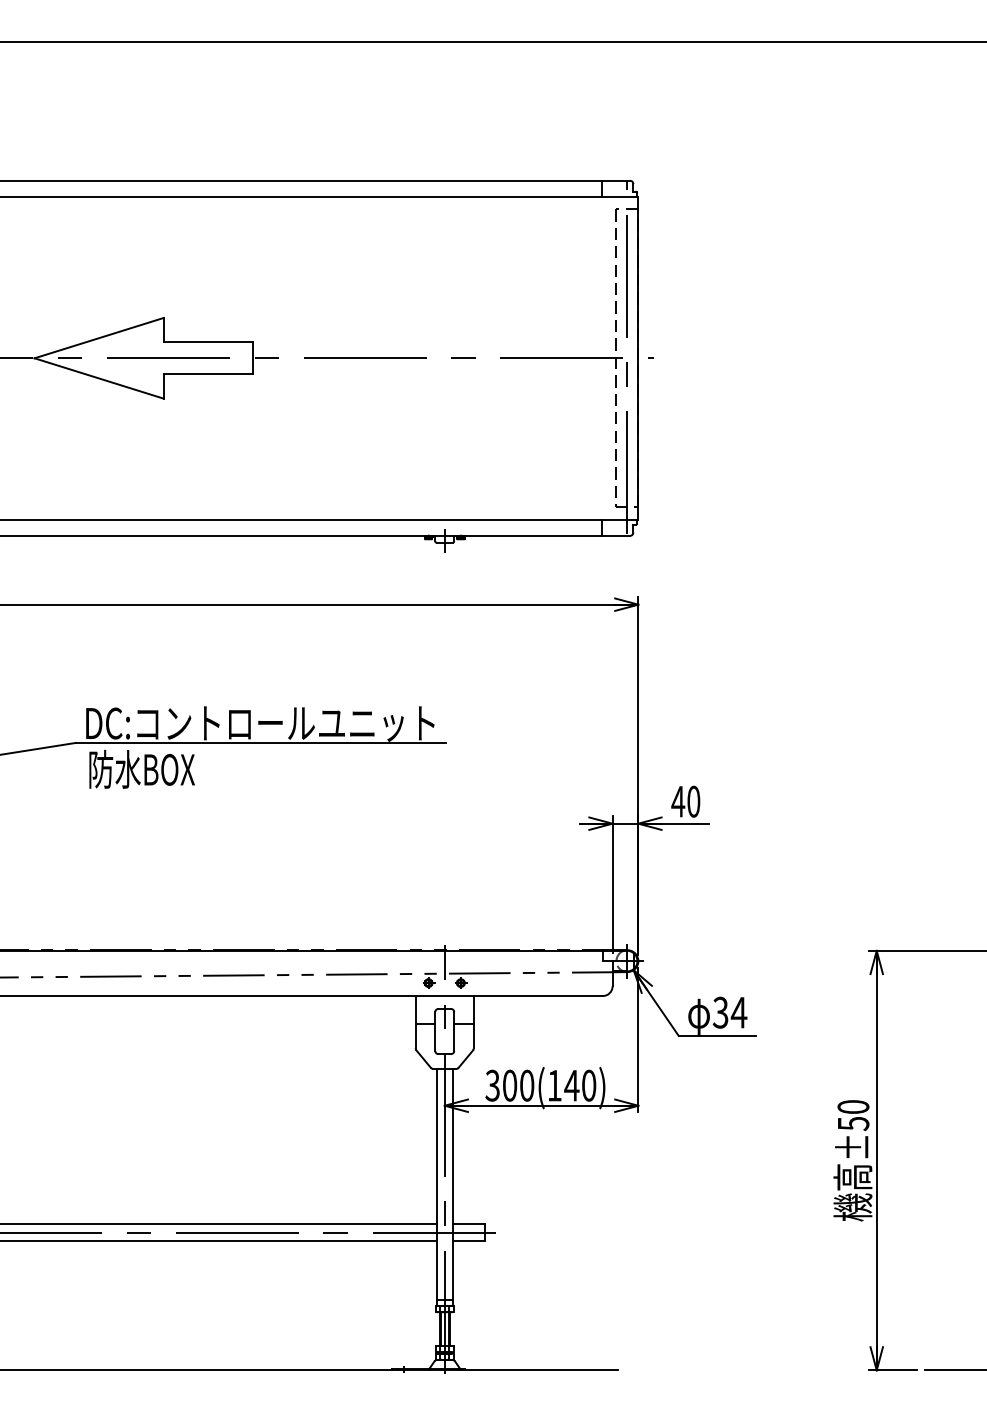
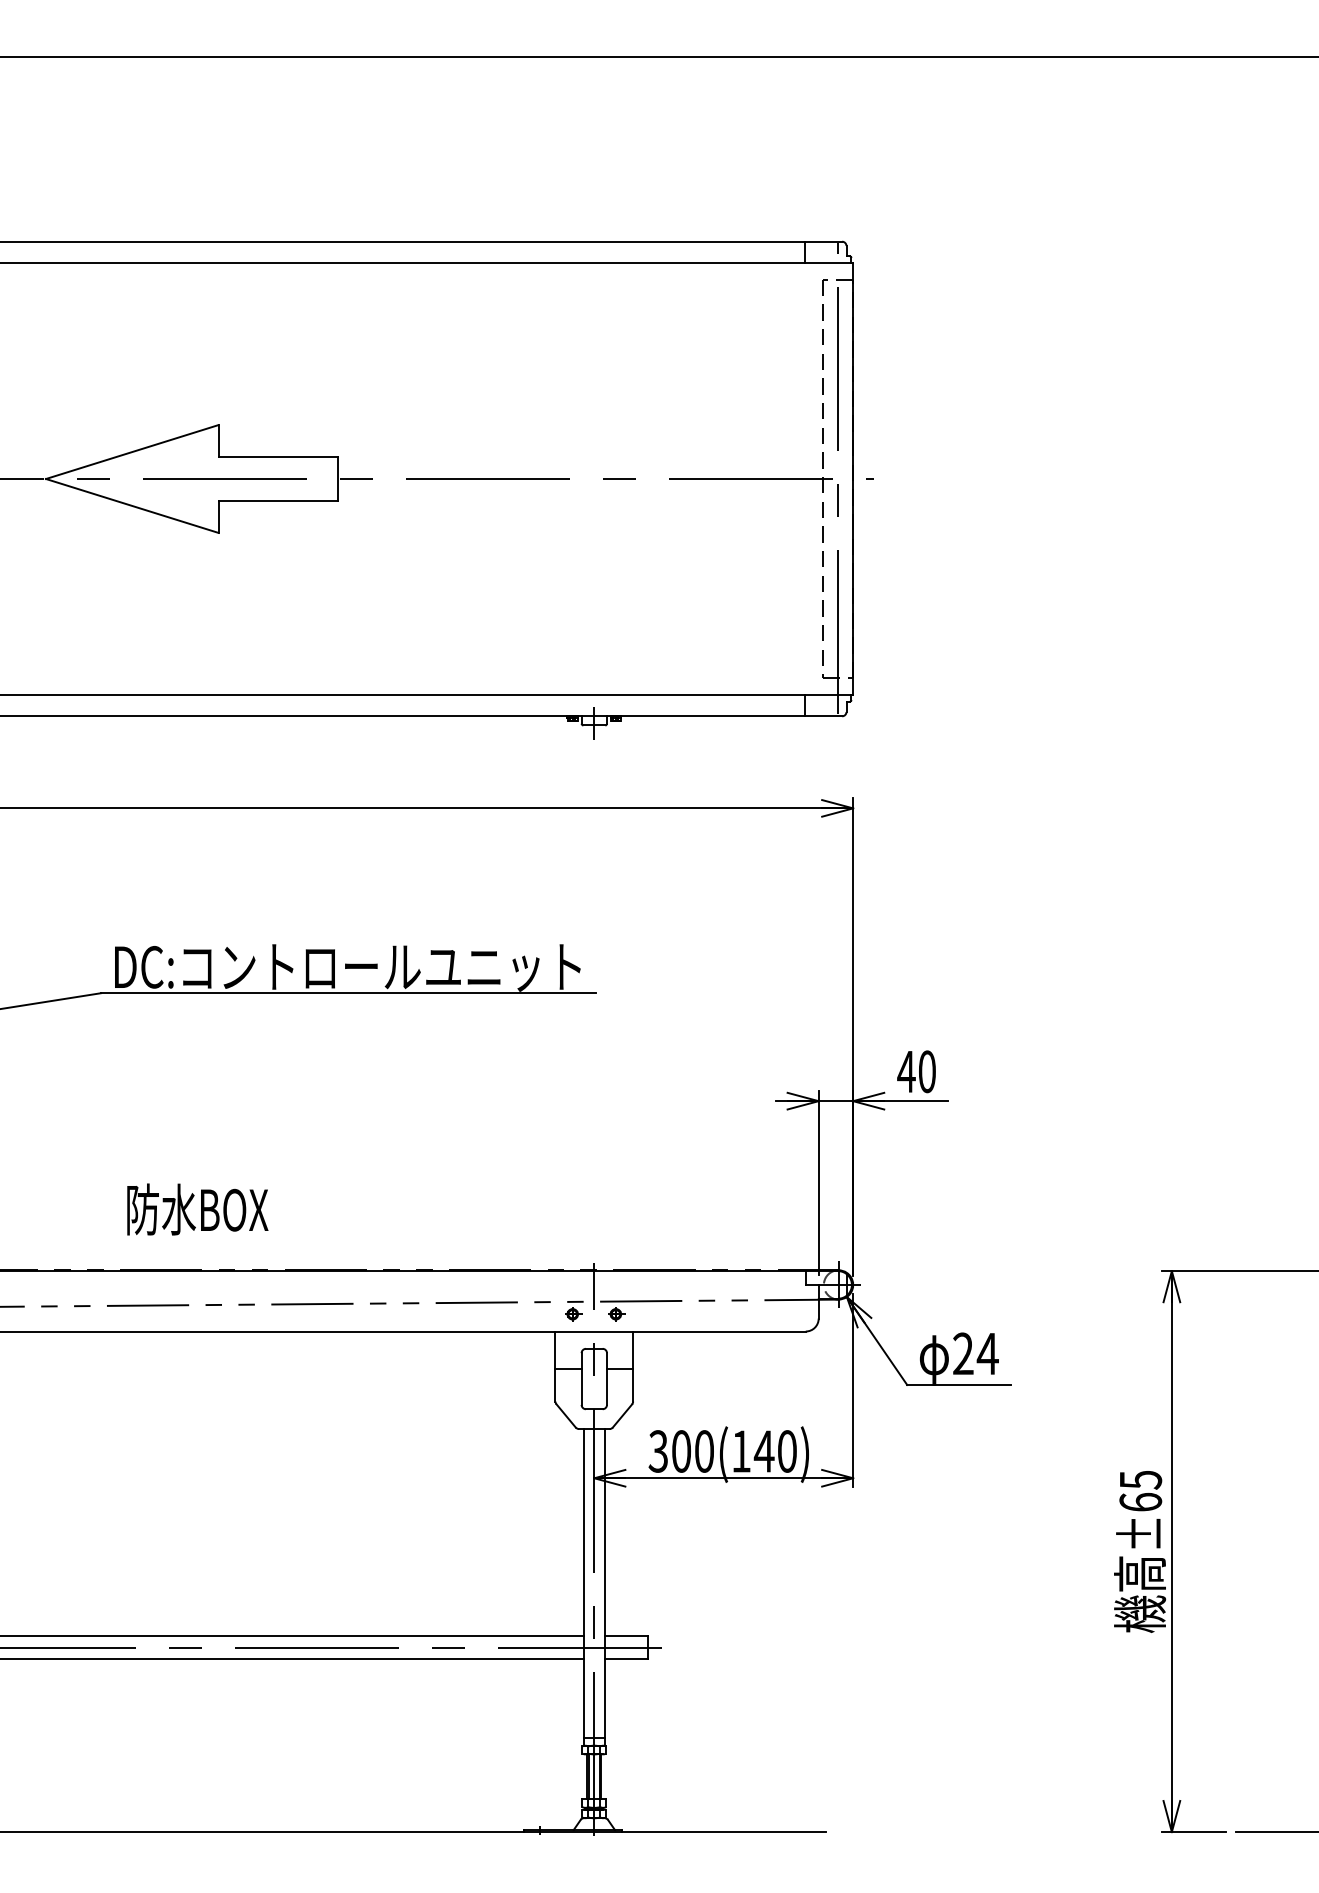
text: (141, 769) -> (197, 1209), moved
text: (720, 1012) -> (962, 1353), 34 -> 24
text: (853, 1115) -> (1140, 1491), ±50 -> ±65

